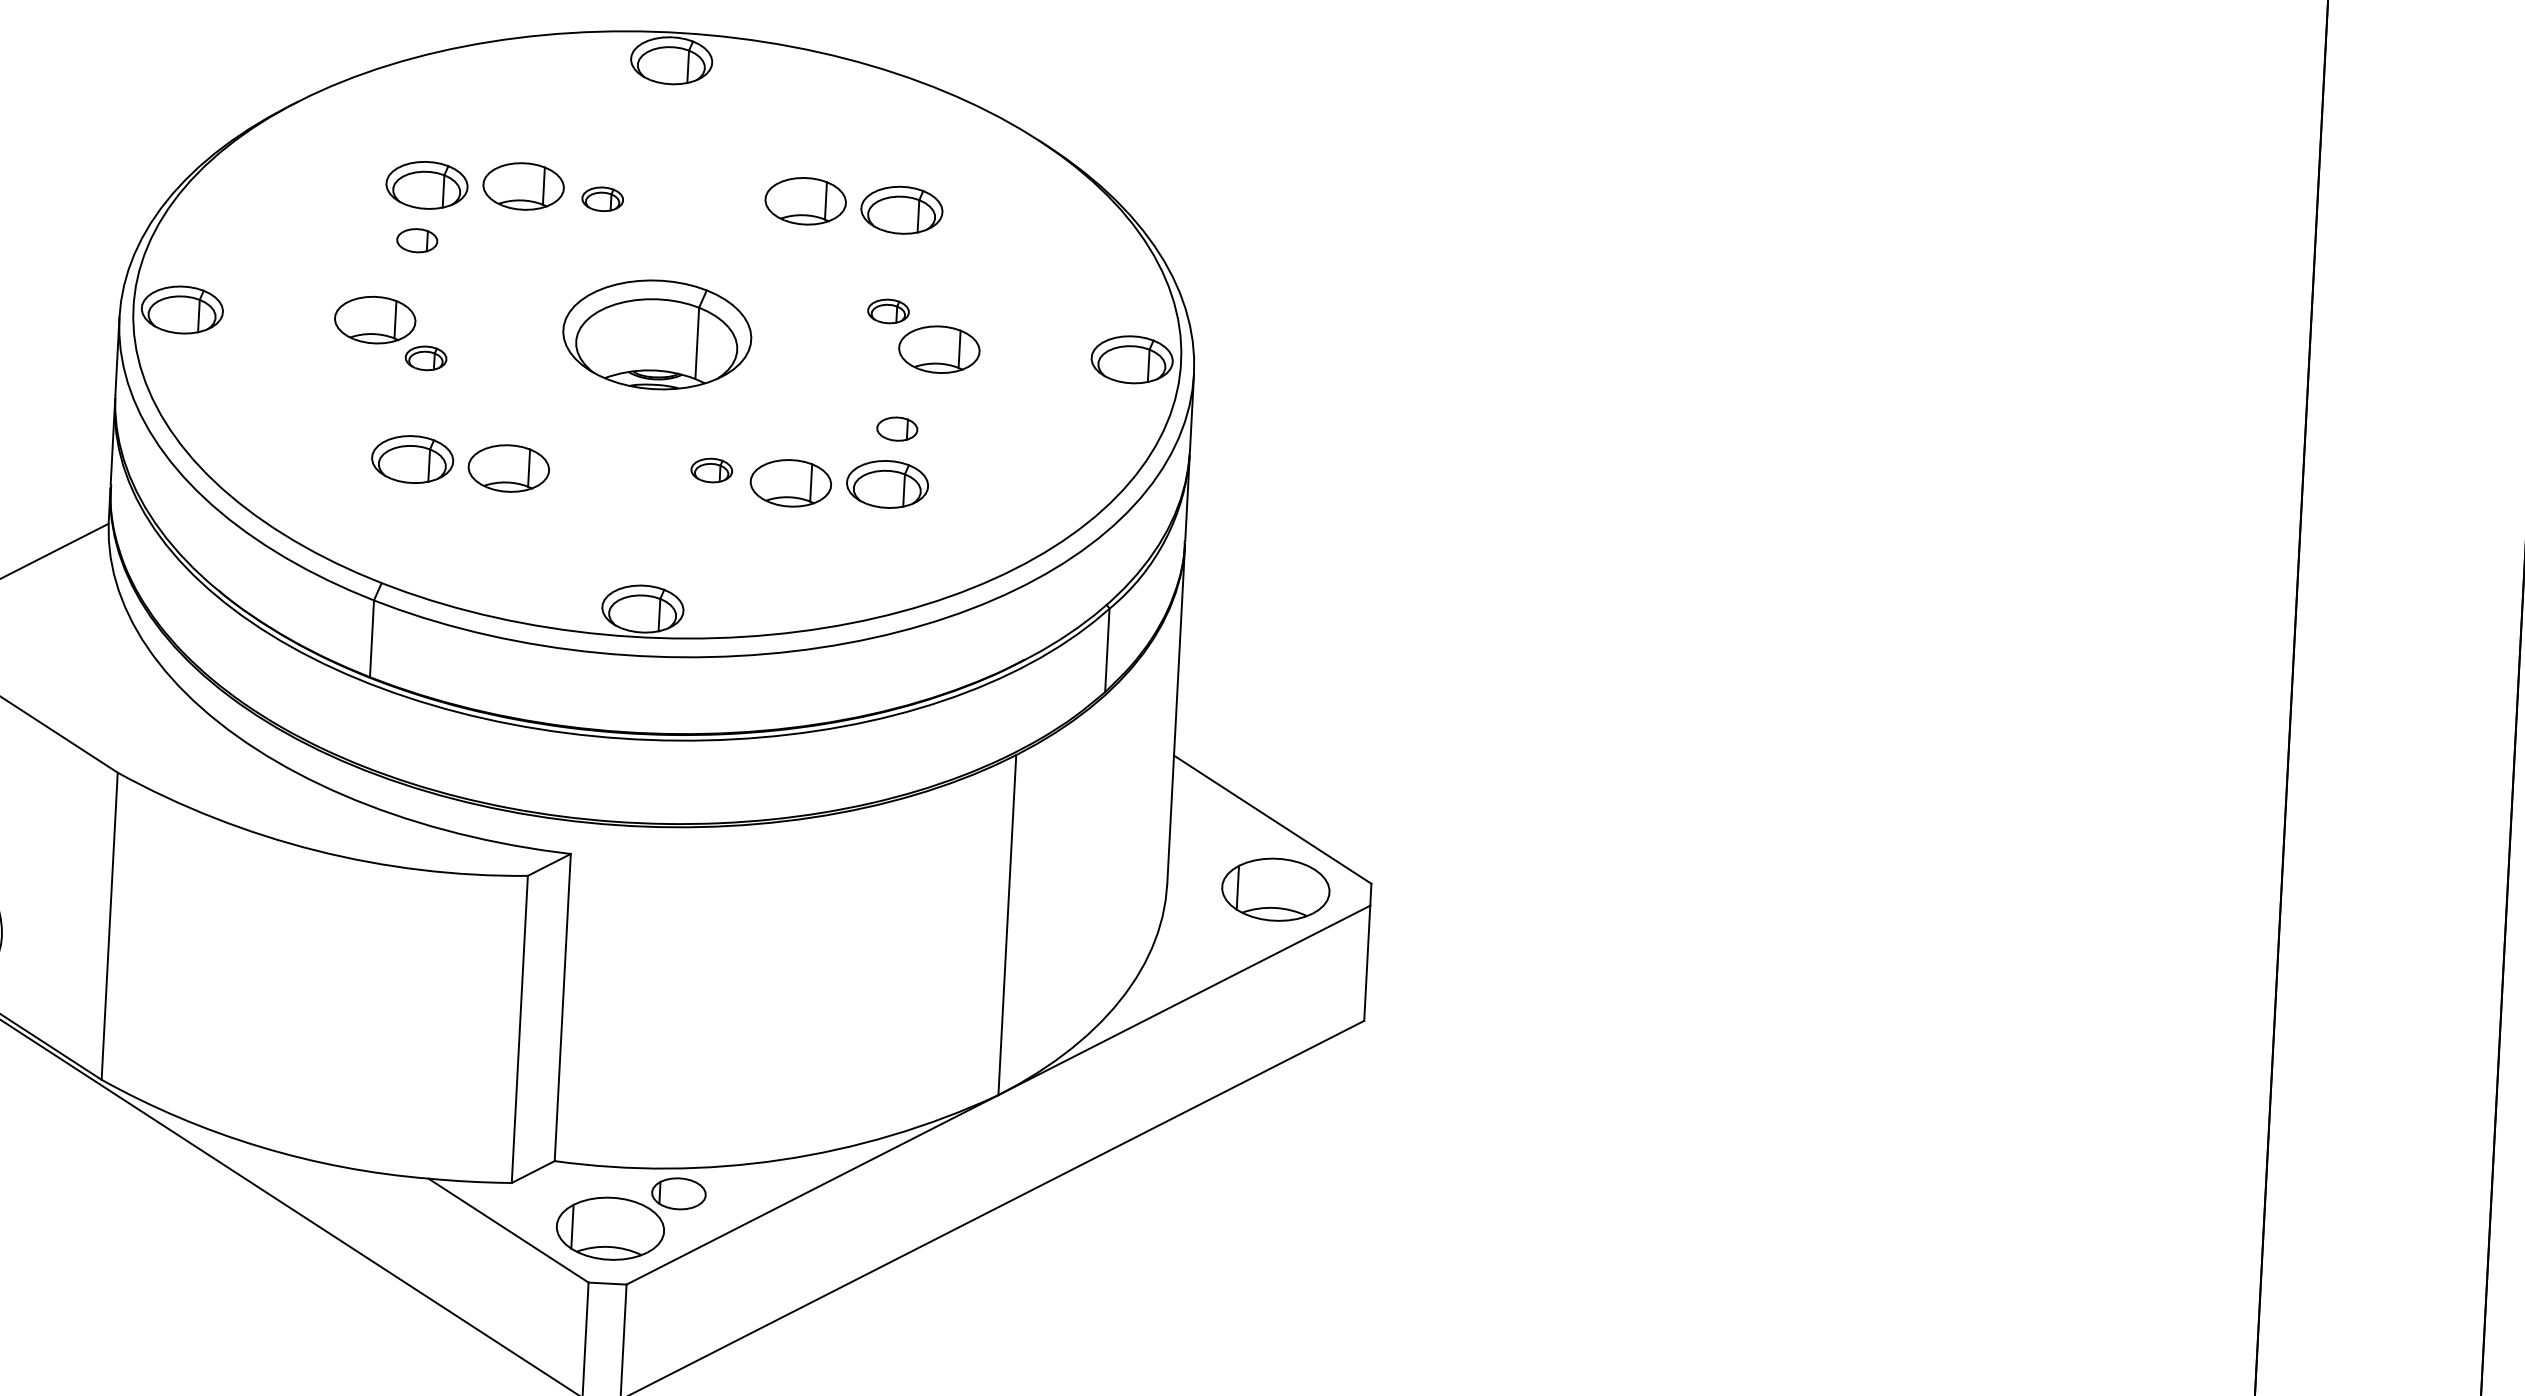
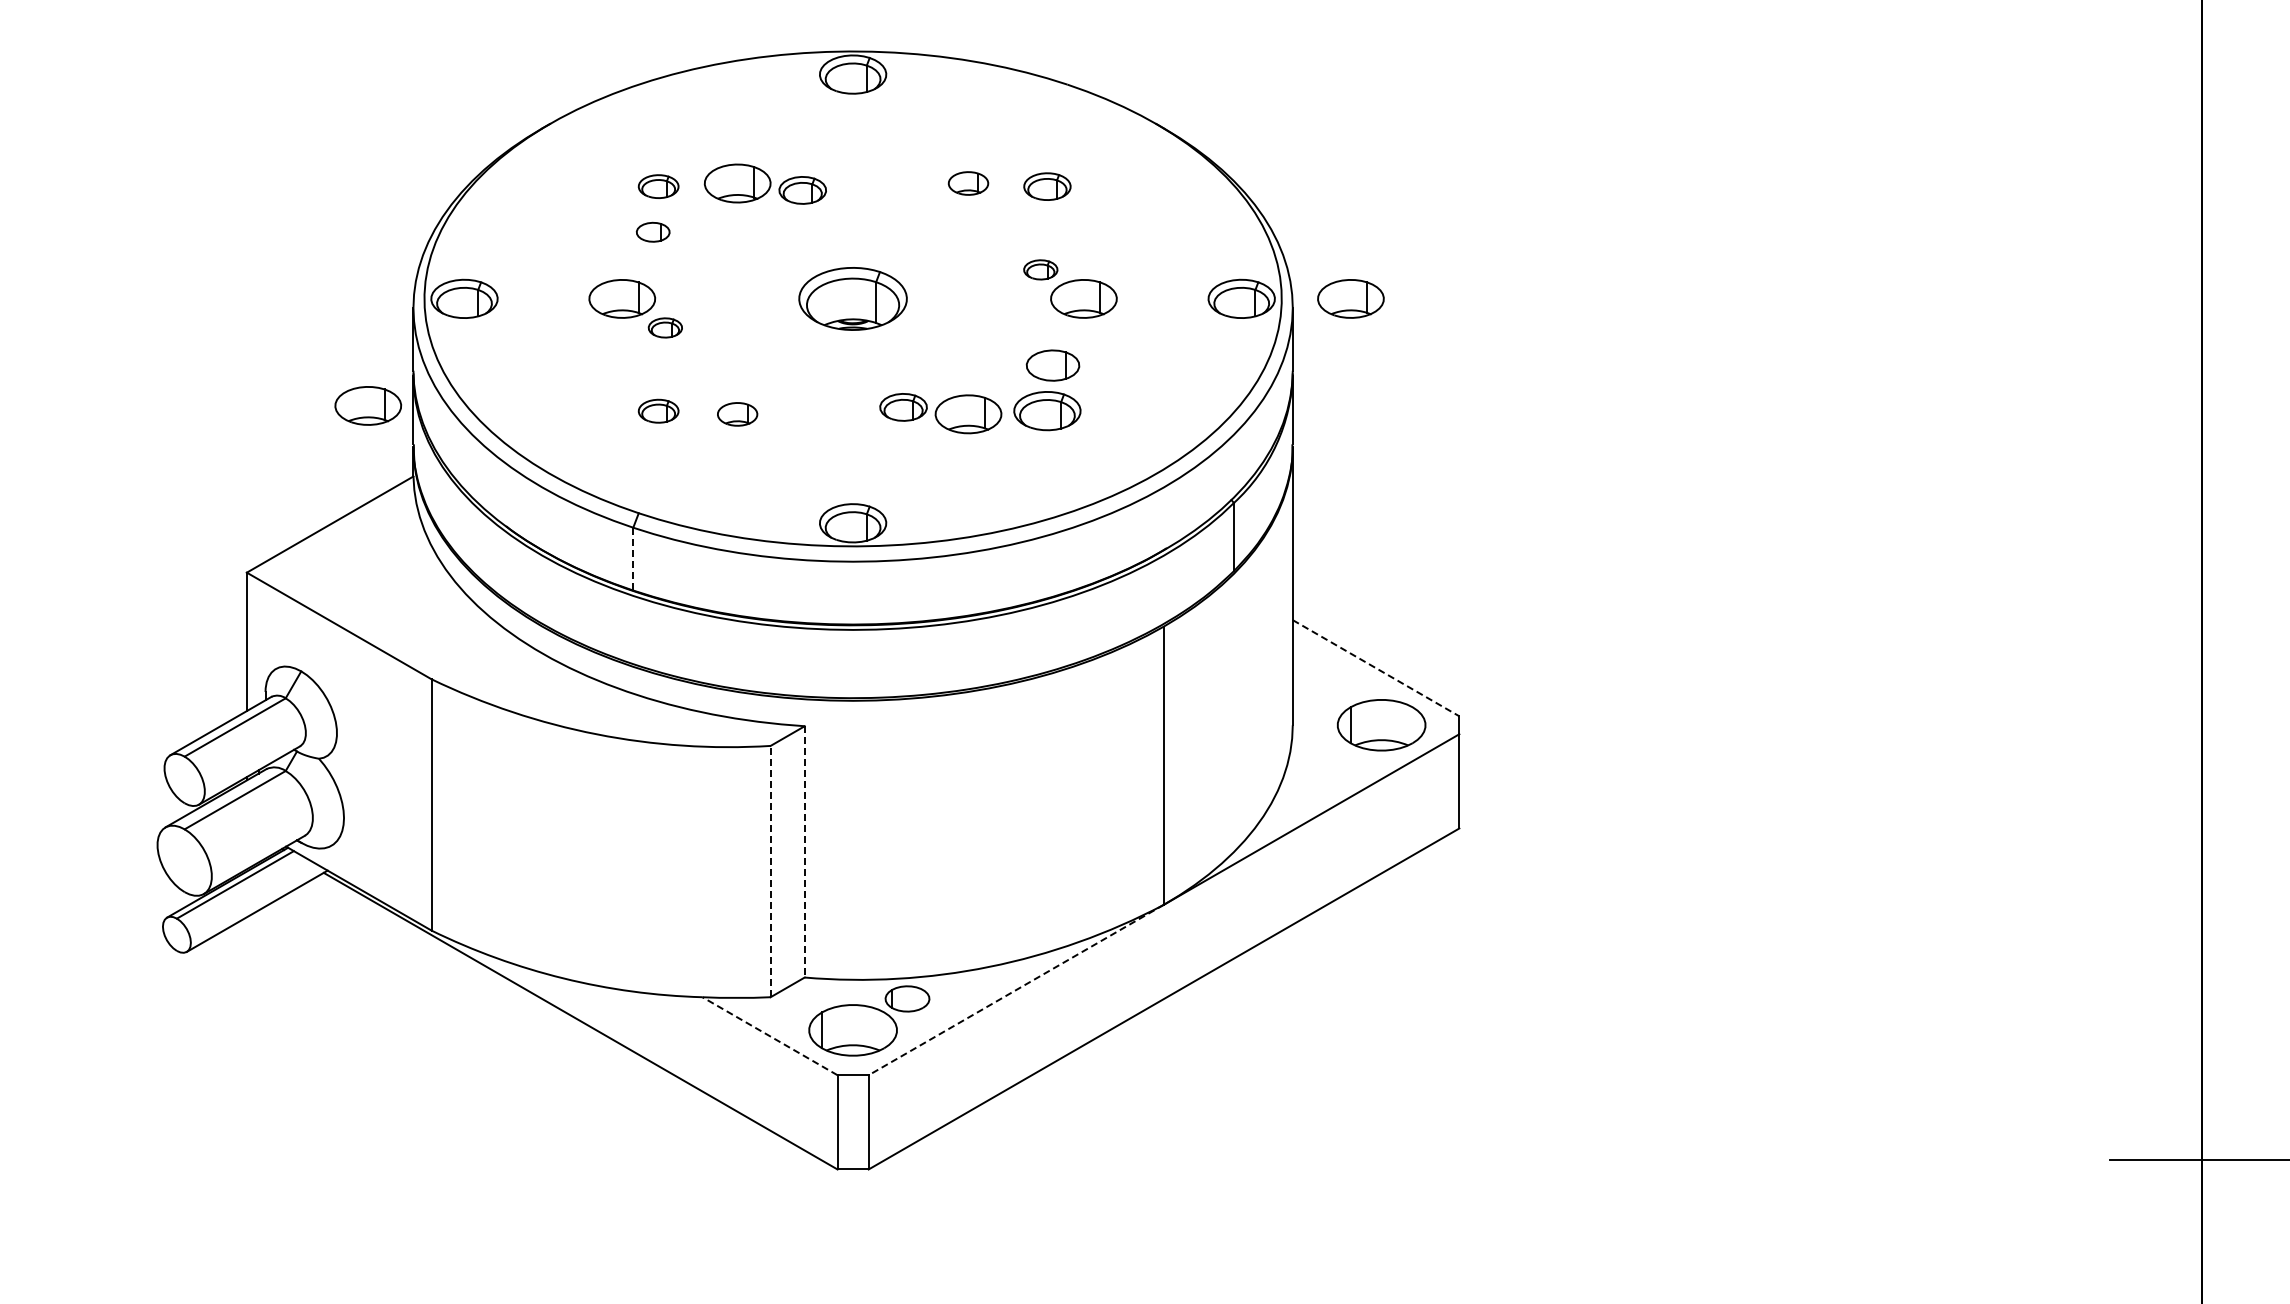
part: (426, 185) -> (658, 186), size x0.6
part: (602, 199) -> (802, 190), size x1.4
part: (805, 201) -> (968, 183), size x0.6
part: (902, 209) -> (1047, 186), size x0.7
part: (656, 334) -> (852, 298), size x0.7
part: (1265, 366) -> (1350, 298), added
part: (896, 429) -> (1052, 365), size x1.6
part: (58, 434) -> (368, 405), added
part: (412, 460) -> (658, 411), size x0.6
part: (508, 468) -> (737, 414), size x0.6
part: (710, 469) -> (902, 406), size x1.4
line: (372, 639) -> (633, 559), solid -> dashed
line: (1273, 820) -> (1376, 668), solid -> dashed
line: (562, 1007) -> (804, 851), solid -> dashed
line: (519, 1029) -> (770, 871), solid -> dashed
line: (812, 1189) -> (1016, 989), solid -> dashed
line: (507, 1229) -> (769, 1035), solid -> dashed

